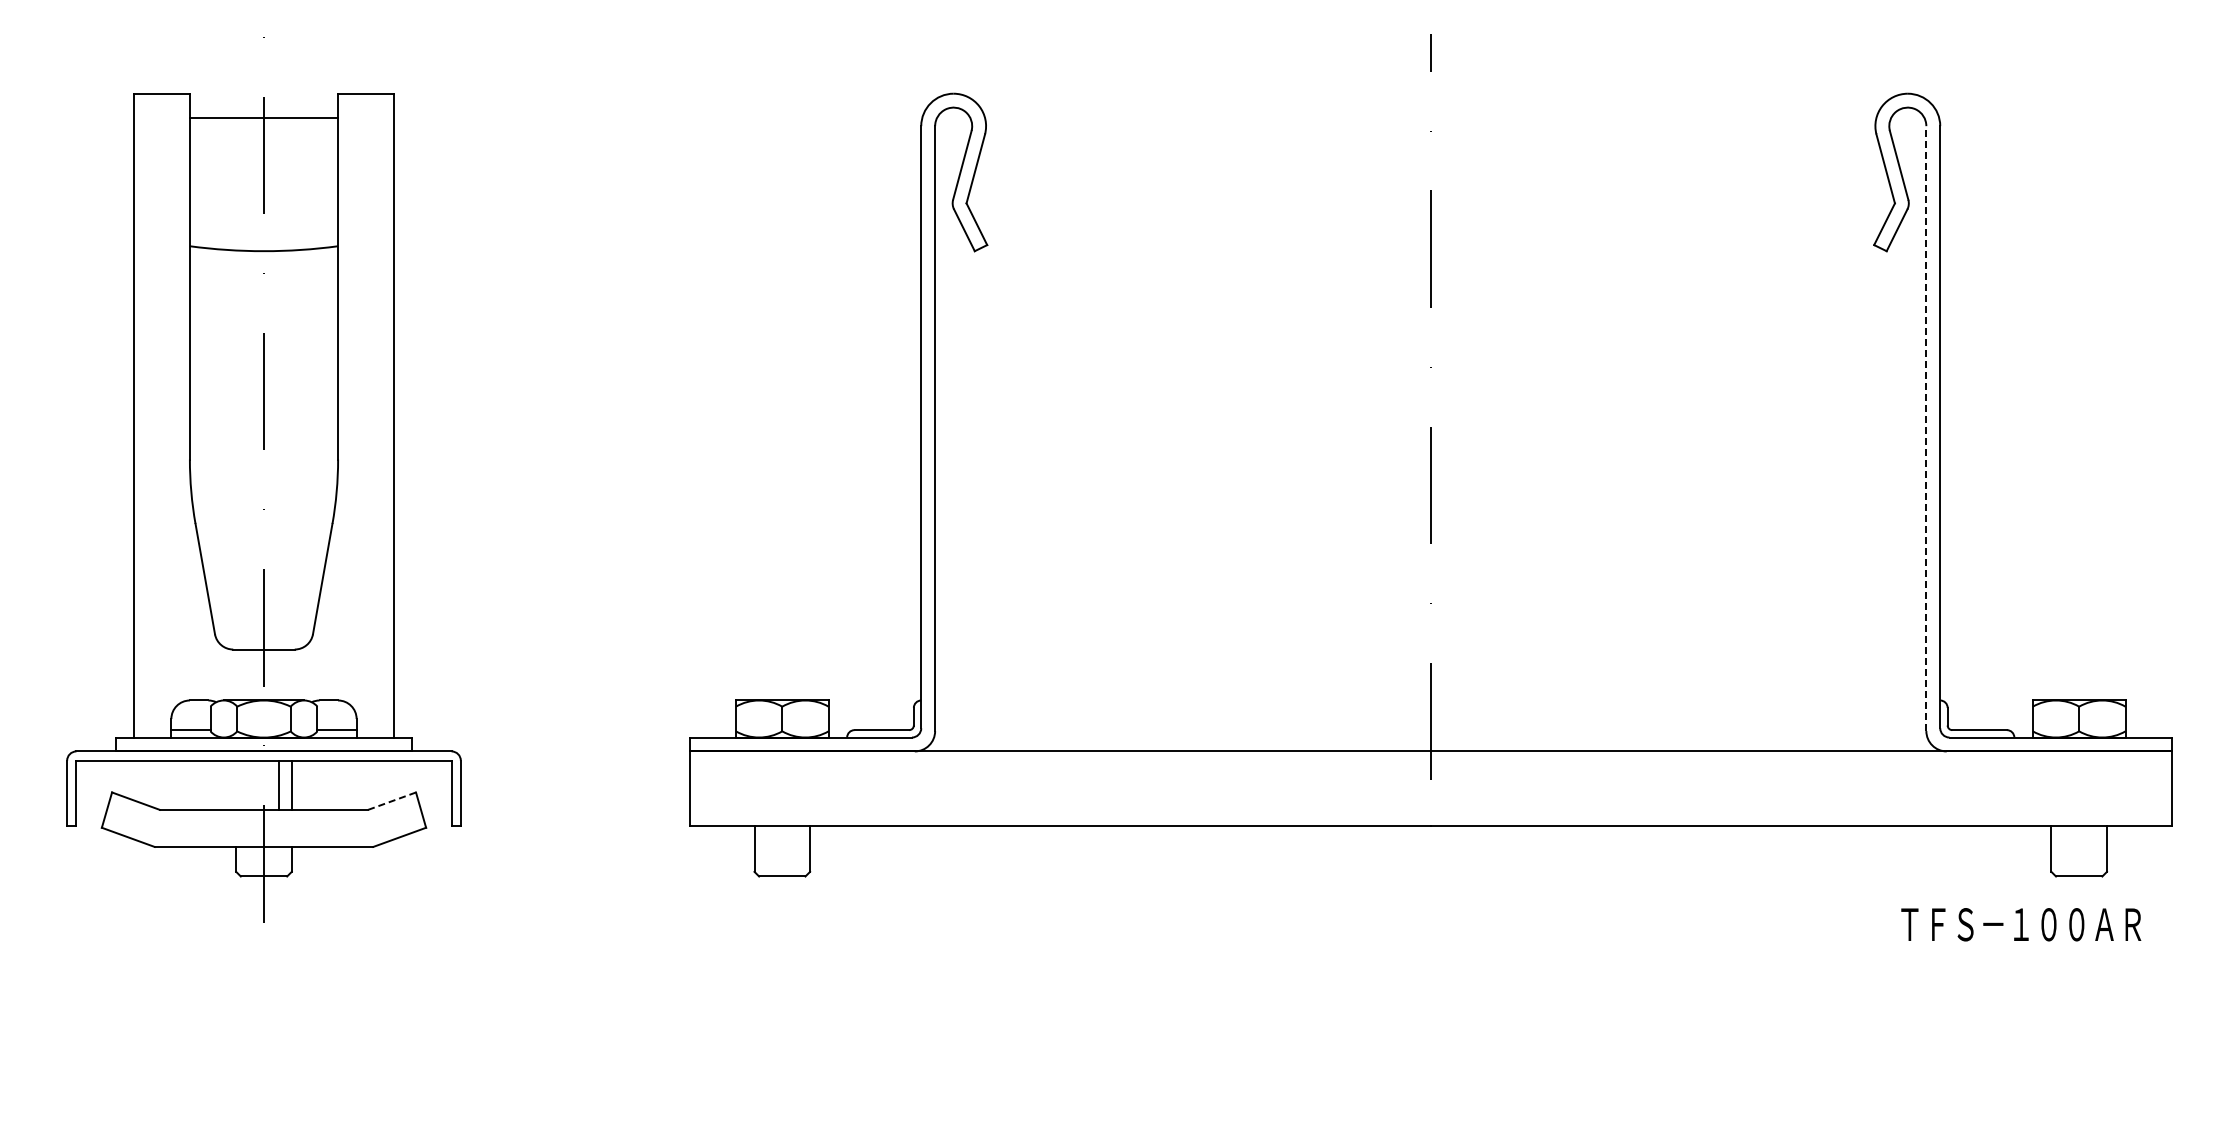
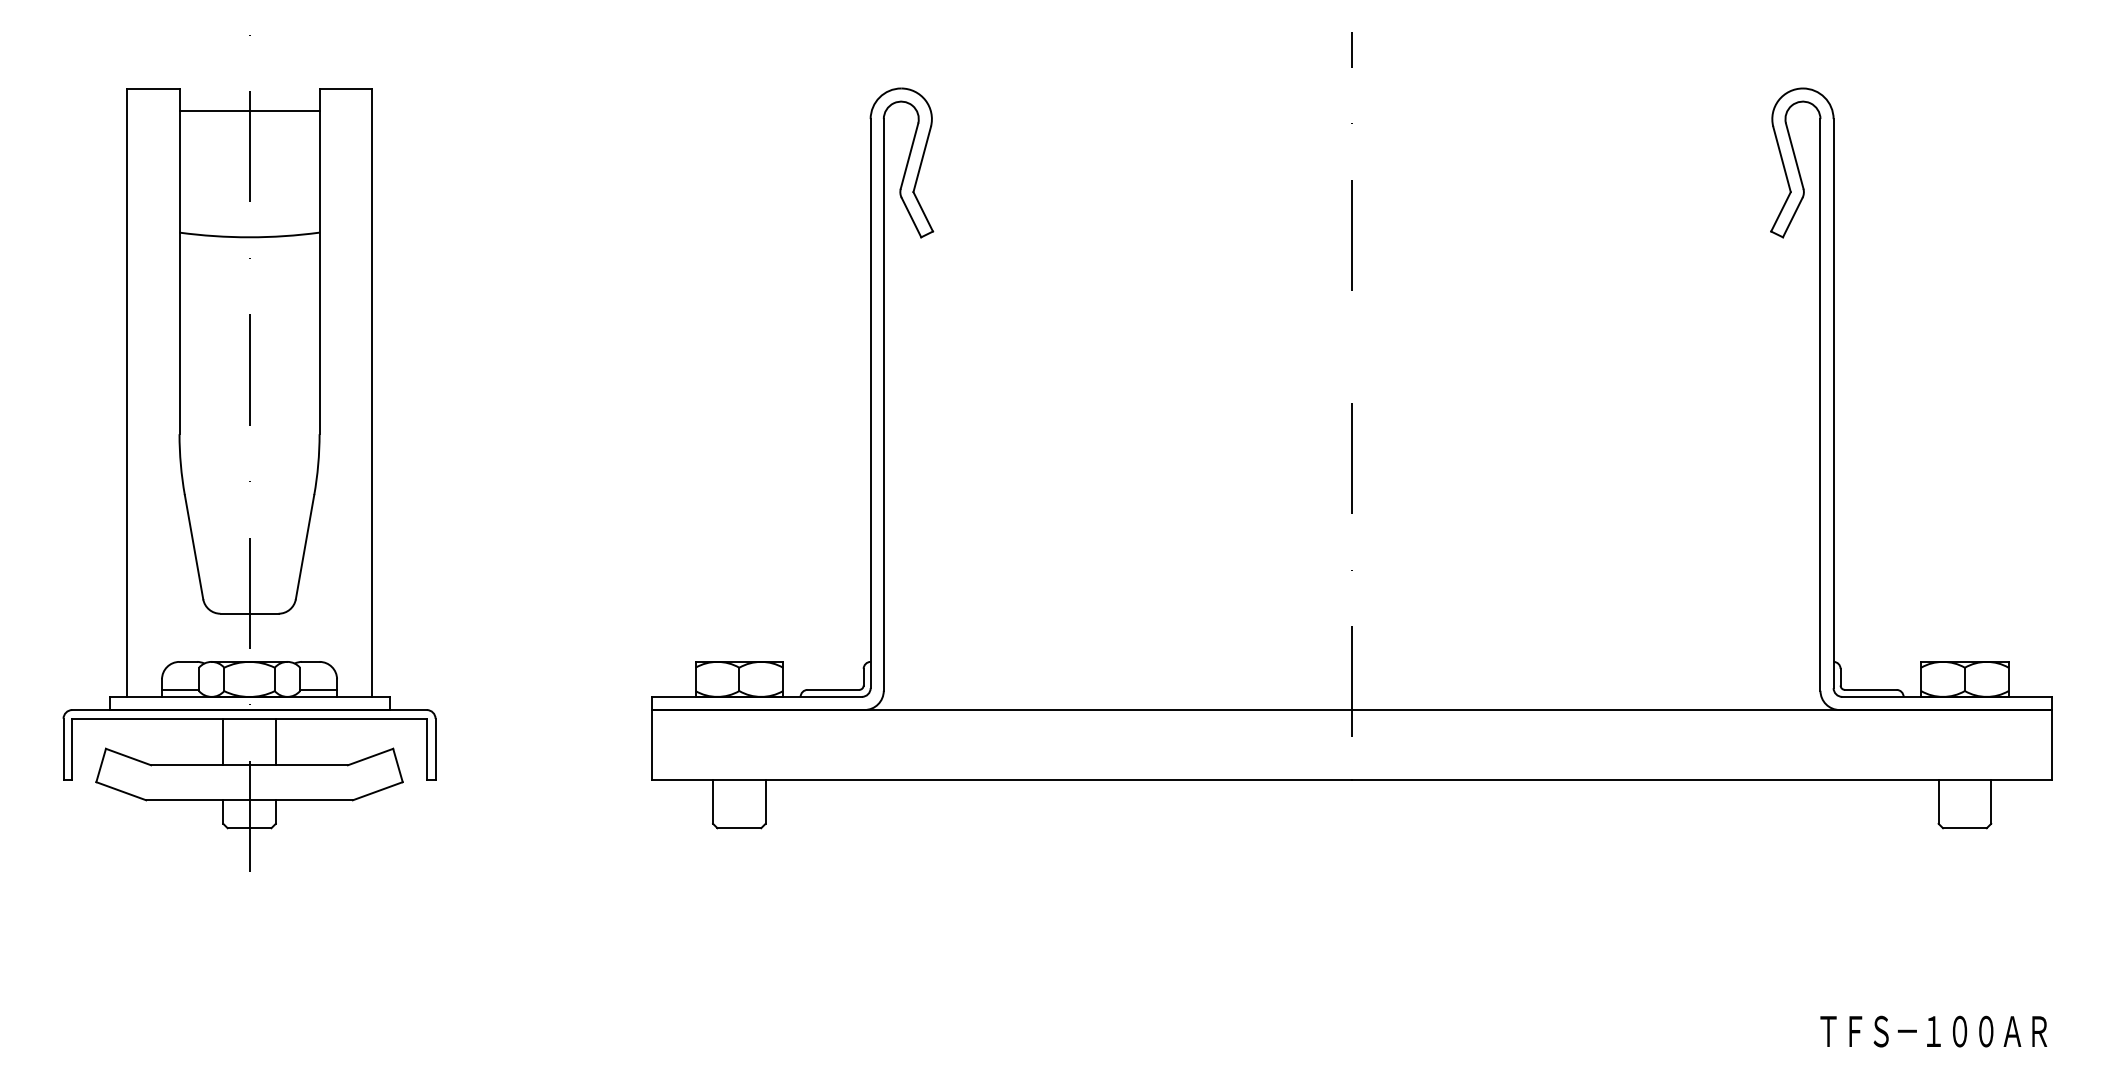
line: (1926, 428) -> (1820, 404), dashed -> solid
line: (279, 784) -> (223, 741), moved
line: (391, 801) -> (370, 757), dashed -> solid
text: (2021, 924) -> (1934, 1031), moved

